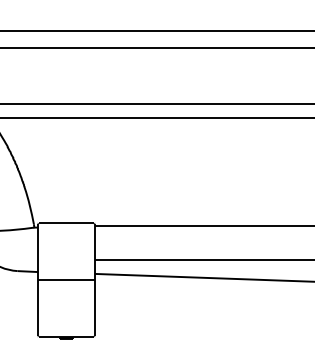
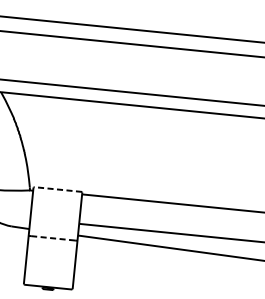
line: (66, 223) -> (58, 189), solid -> dashed
line: (66, 279) -> (53, 237), solid -> dashed

